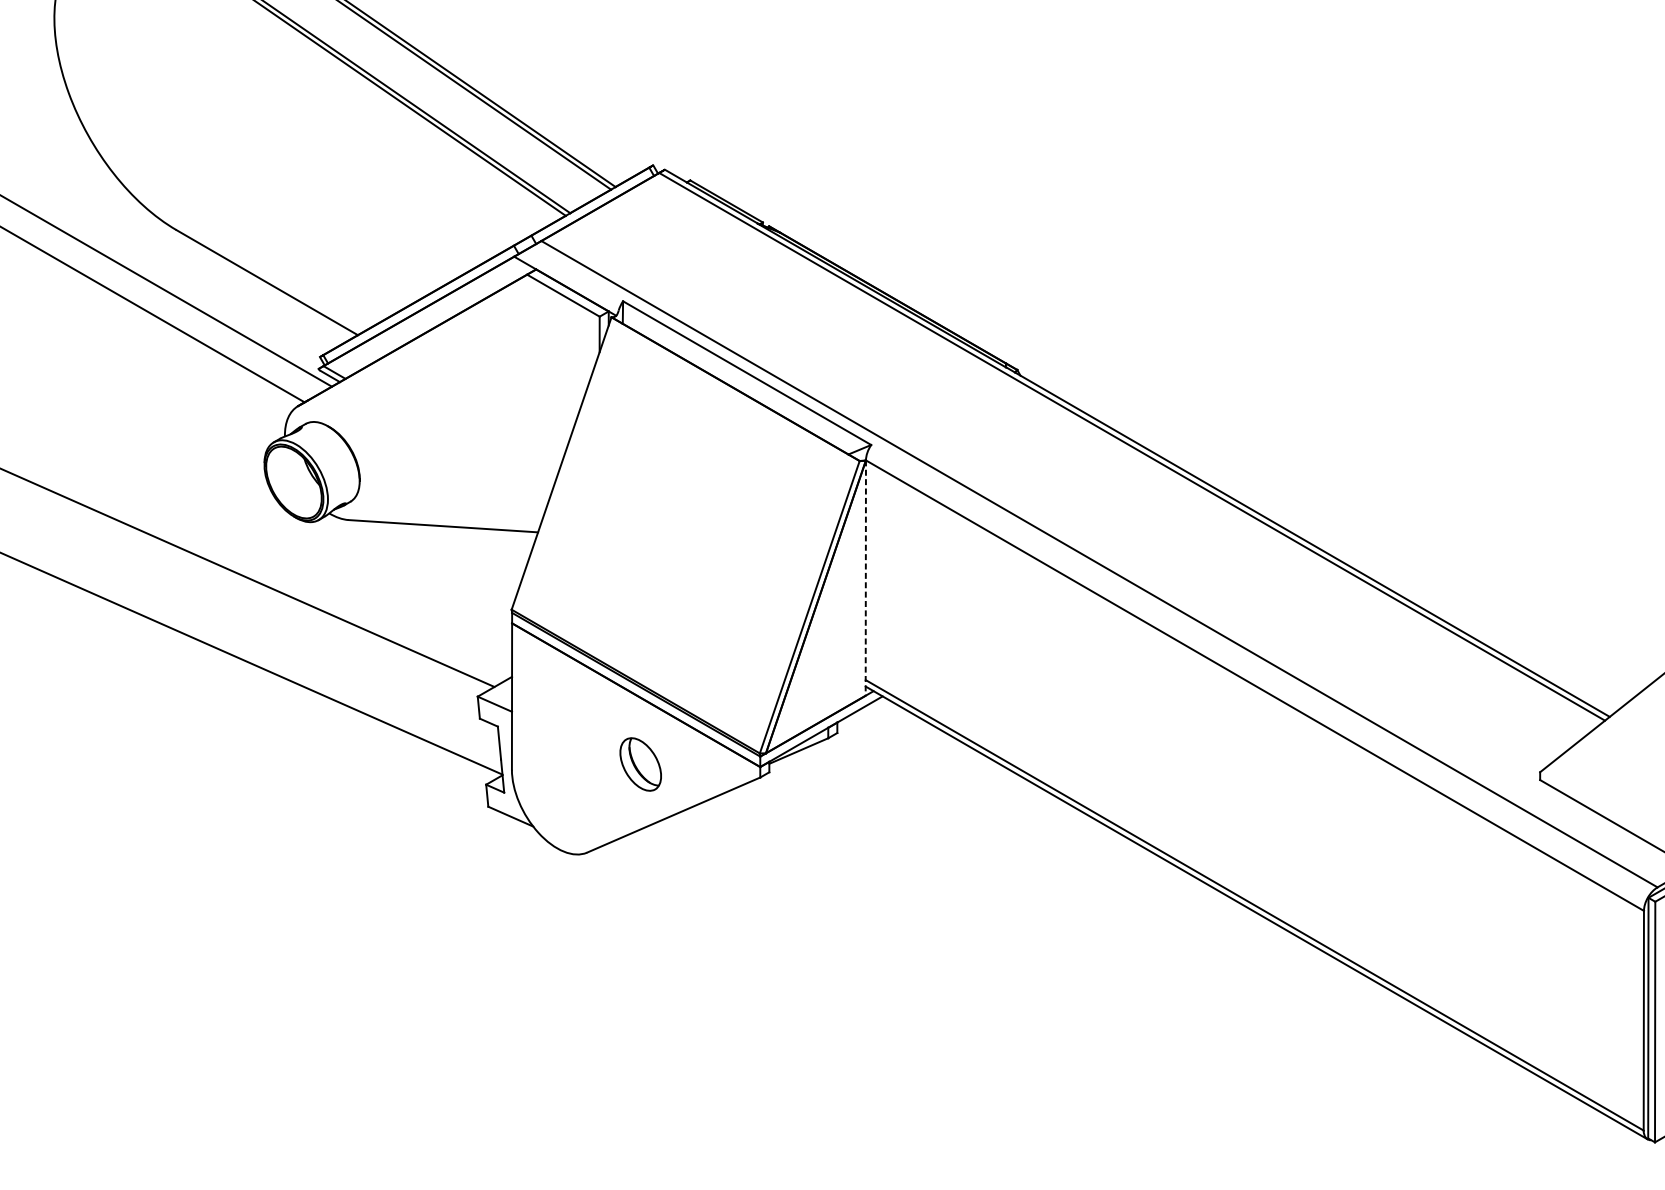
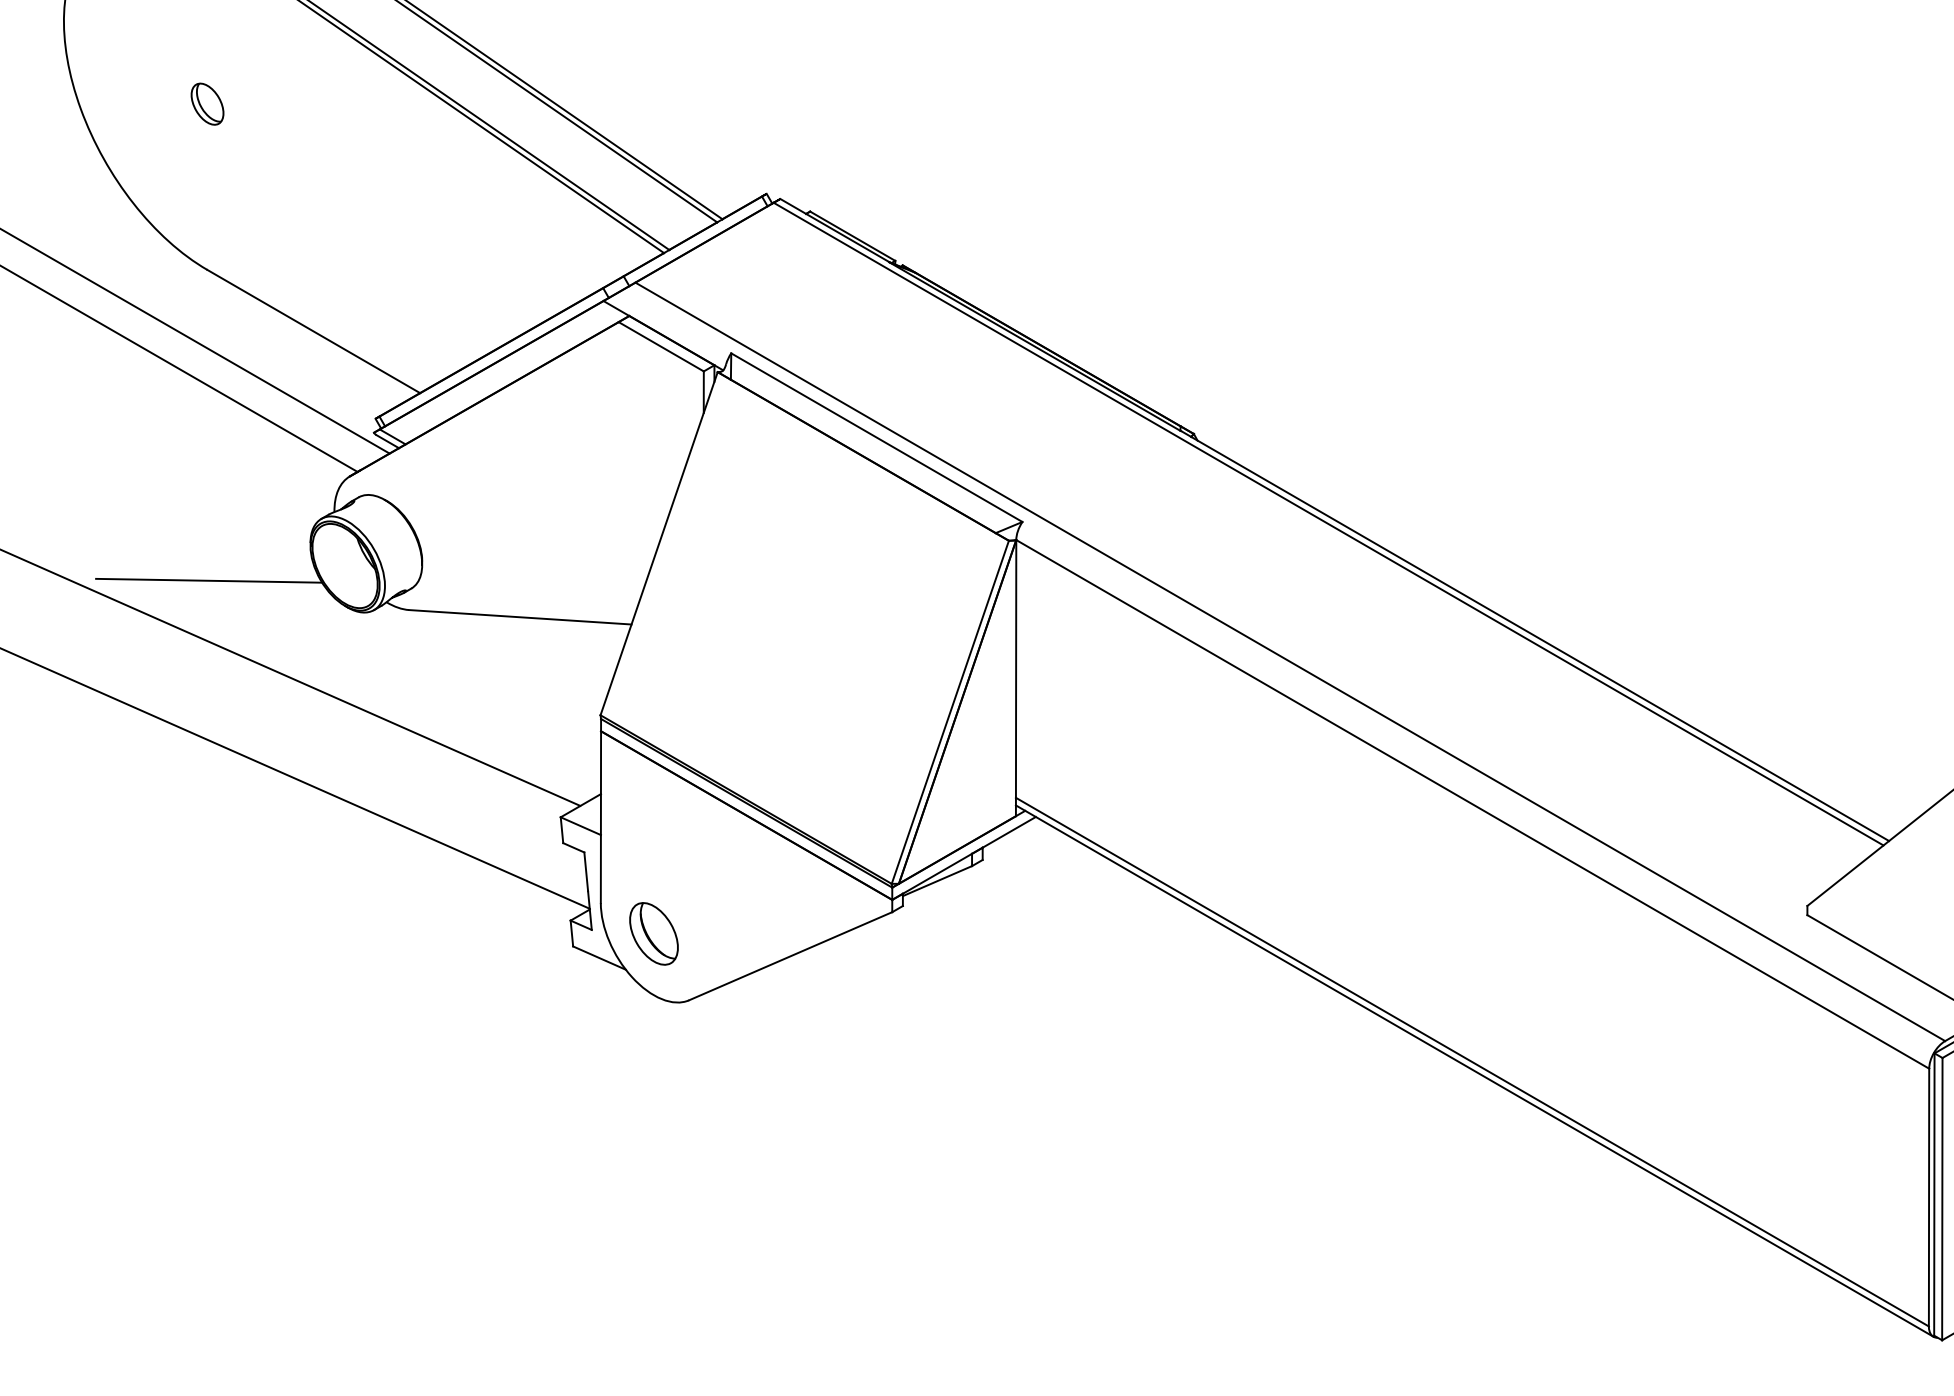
part: (176, 88) -> (207, 103), added
line: (178, 494) -> (209, 580), added
line: (866, 578) -> (1016, 678), dashed -> solid
part: (640, 764) -> (653, 933), moved

